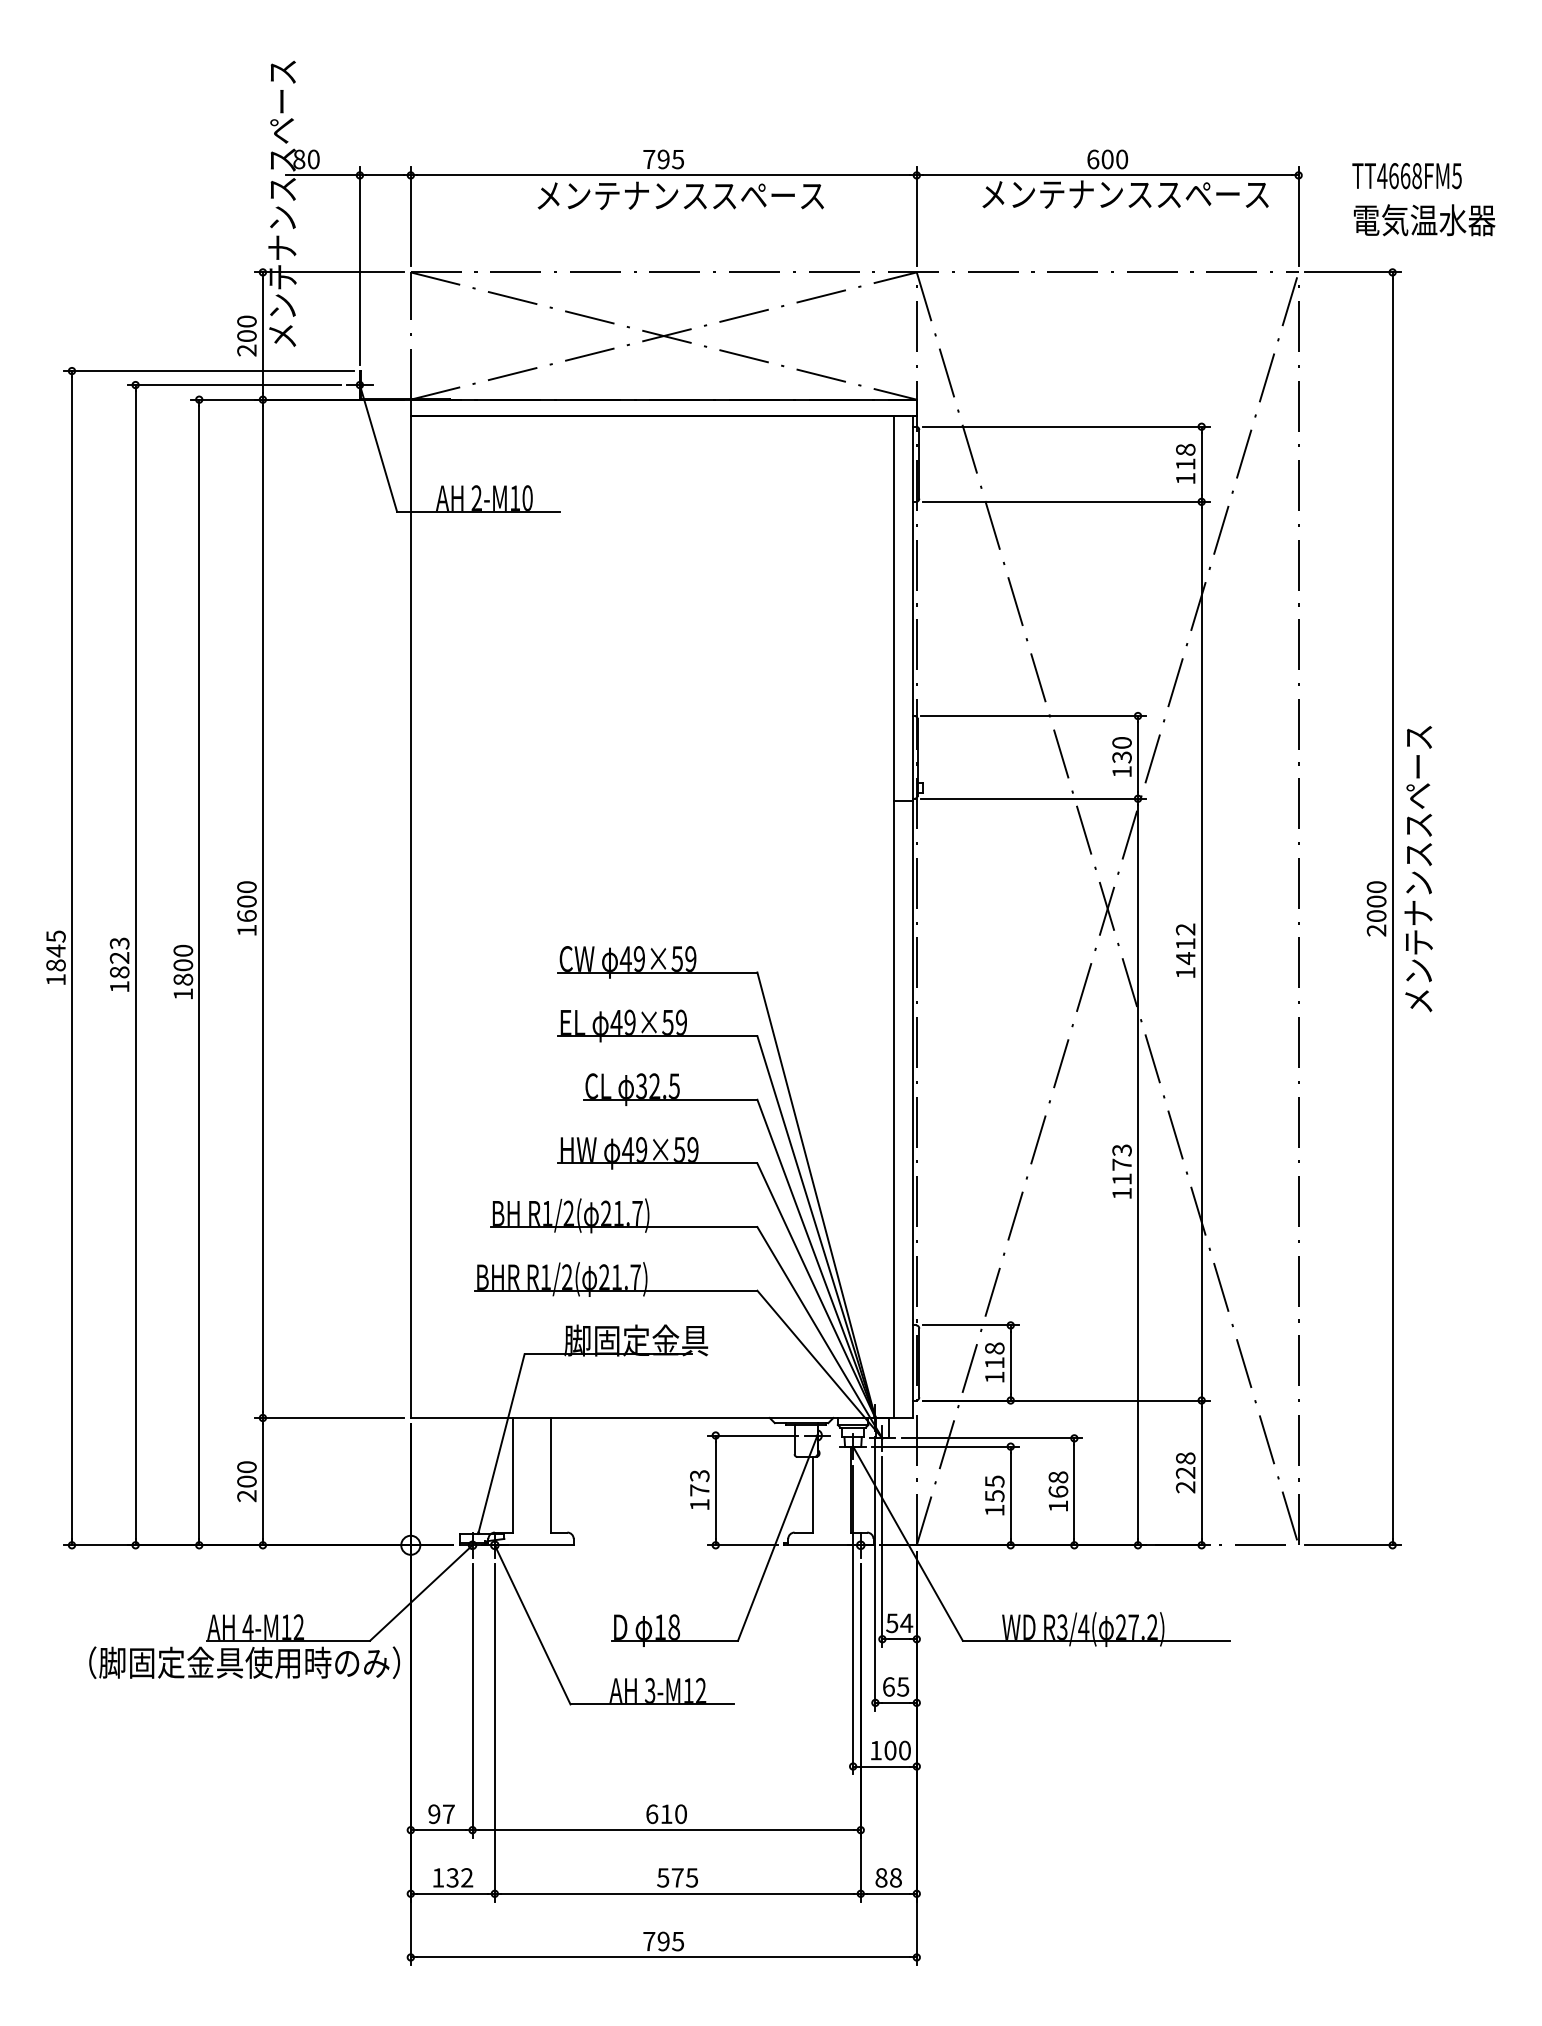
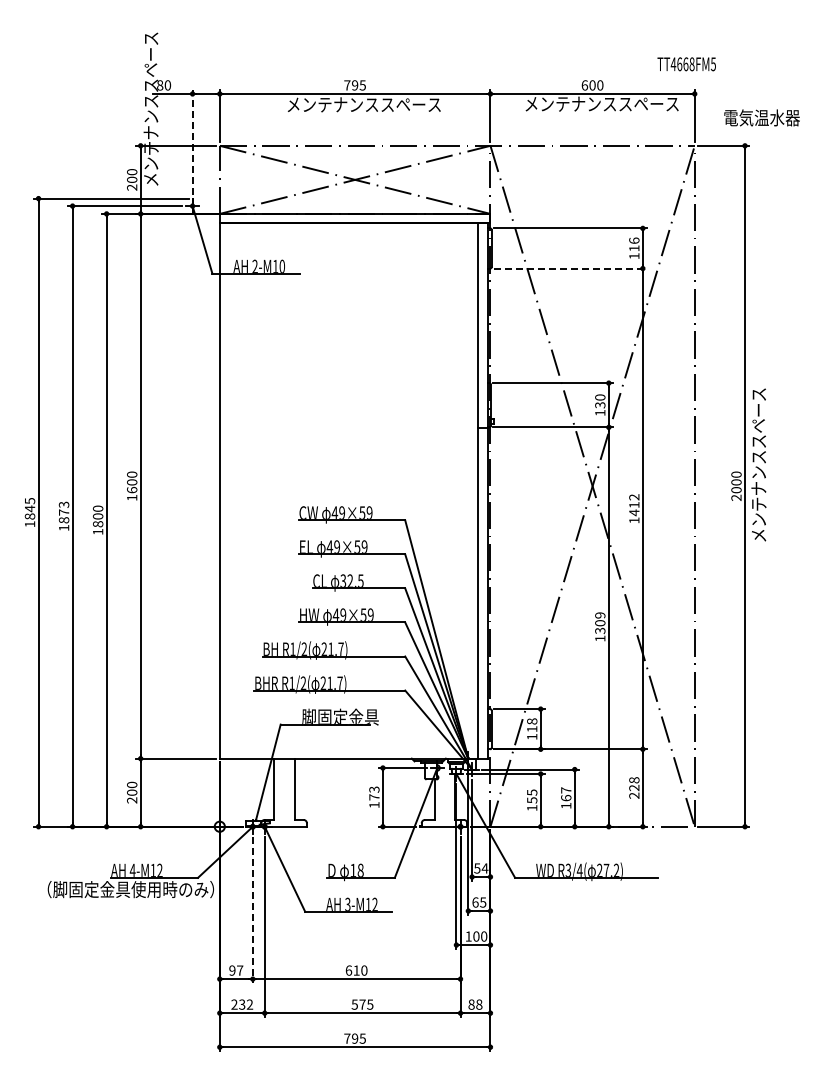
text: (1406, 176) -> (686, 64), moved
line: (359, 266) -> (192, 142), solid -> dashed
text: (1186, 449) -> (634, 240), 118 -> 116
line: (1066, 501) -> (570, 268), solid -> dashed
text: (118, 957) -> (63, 512), 1823 -> 1873
text: (1122, 1165) -> (600, 623), 1173 -> 1309
text: (1058, 1477) -> (566, 790), 168 -> 167
line: (471, 1701) -> (252, 910), solid -> dashed
text: (438, 1877) -> (234, 1004), 132 -> 232

